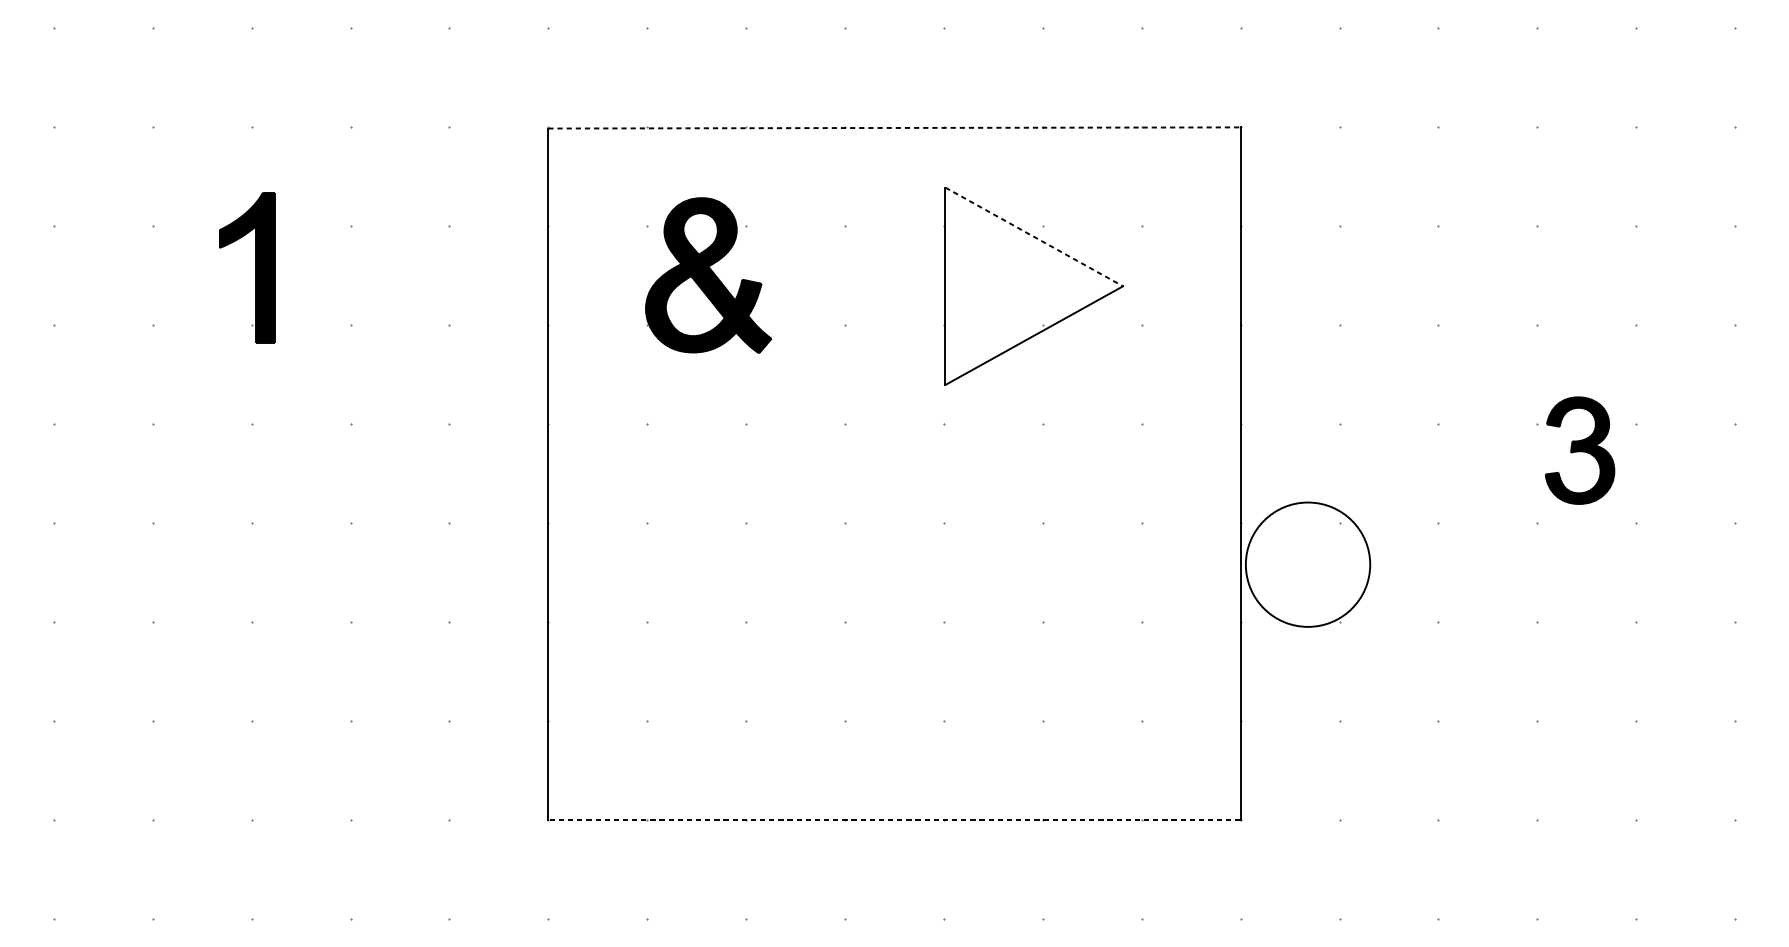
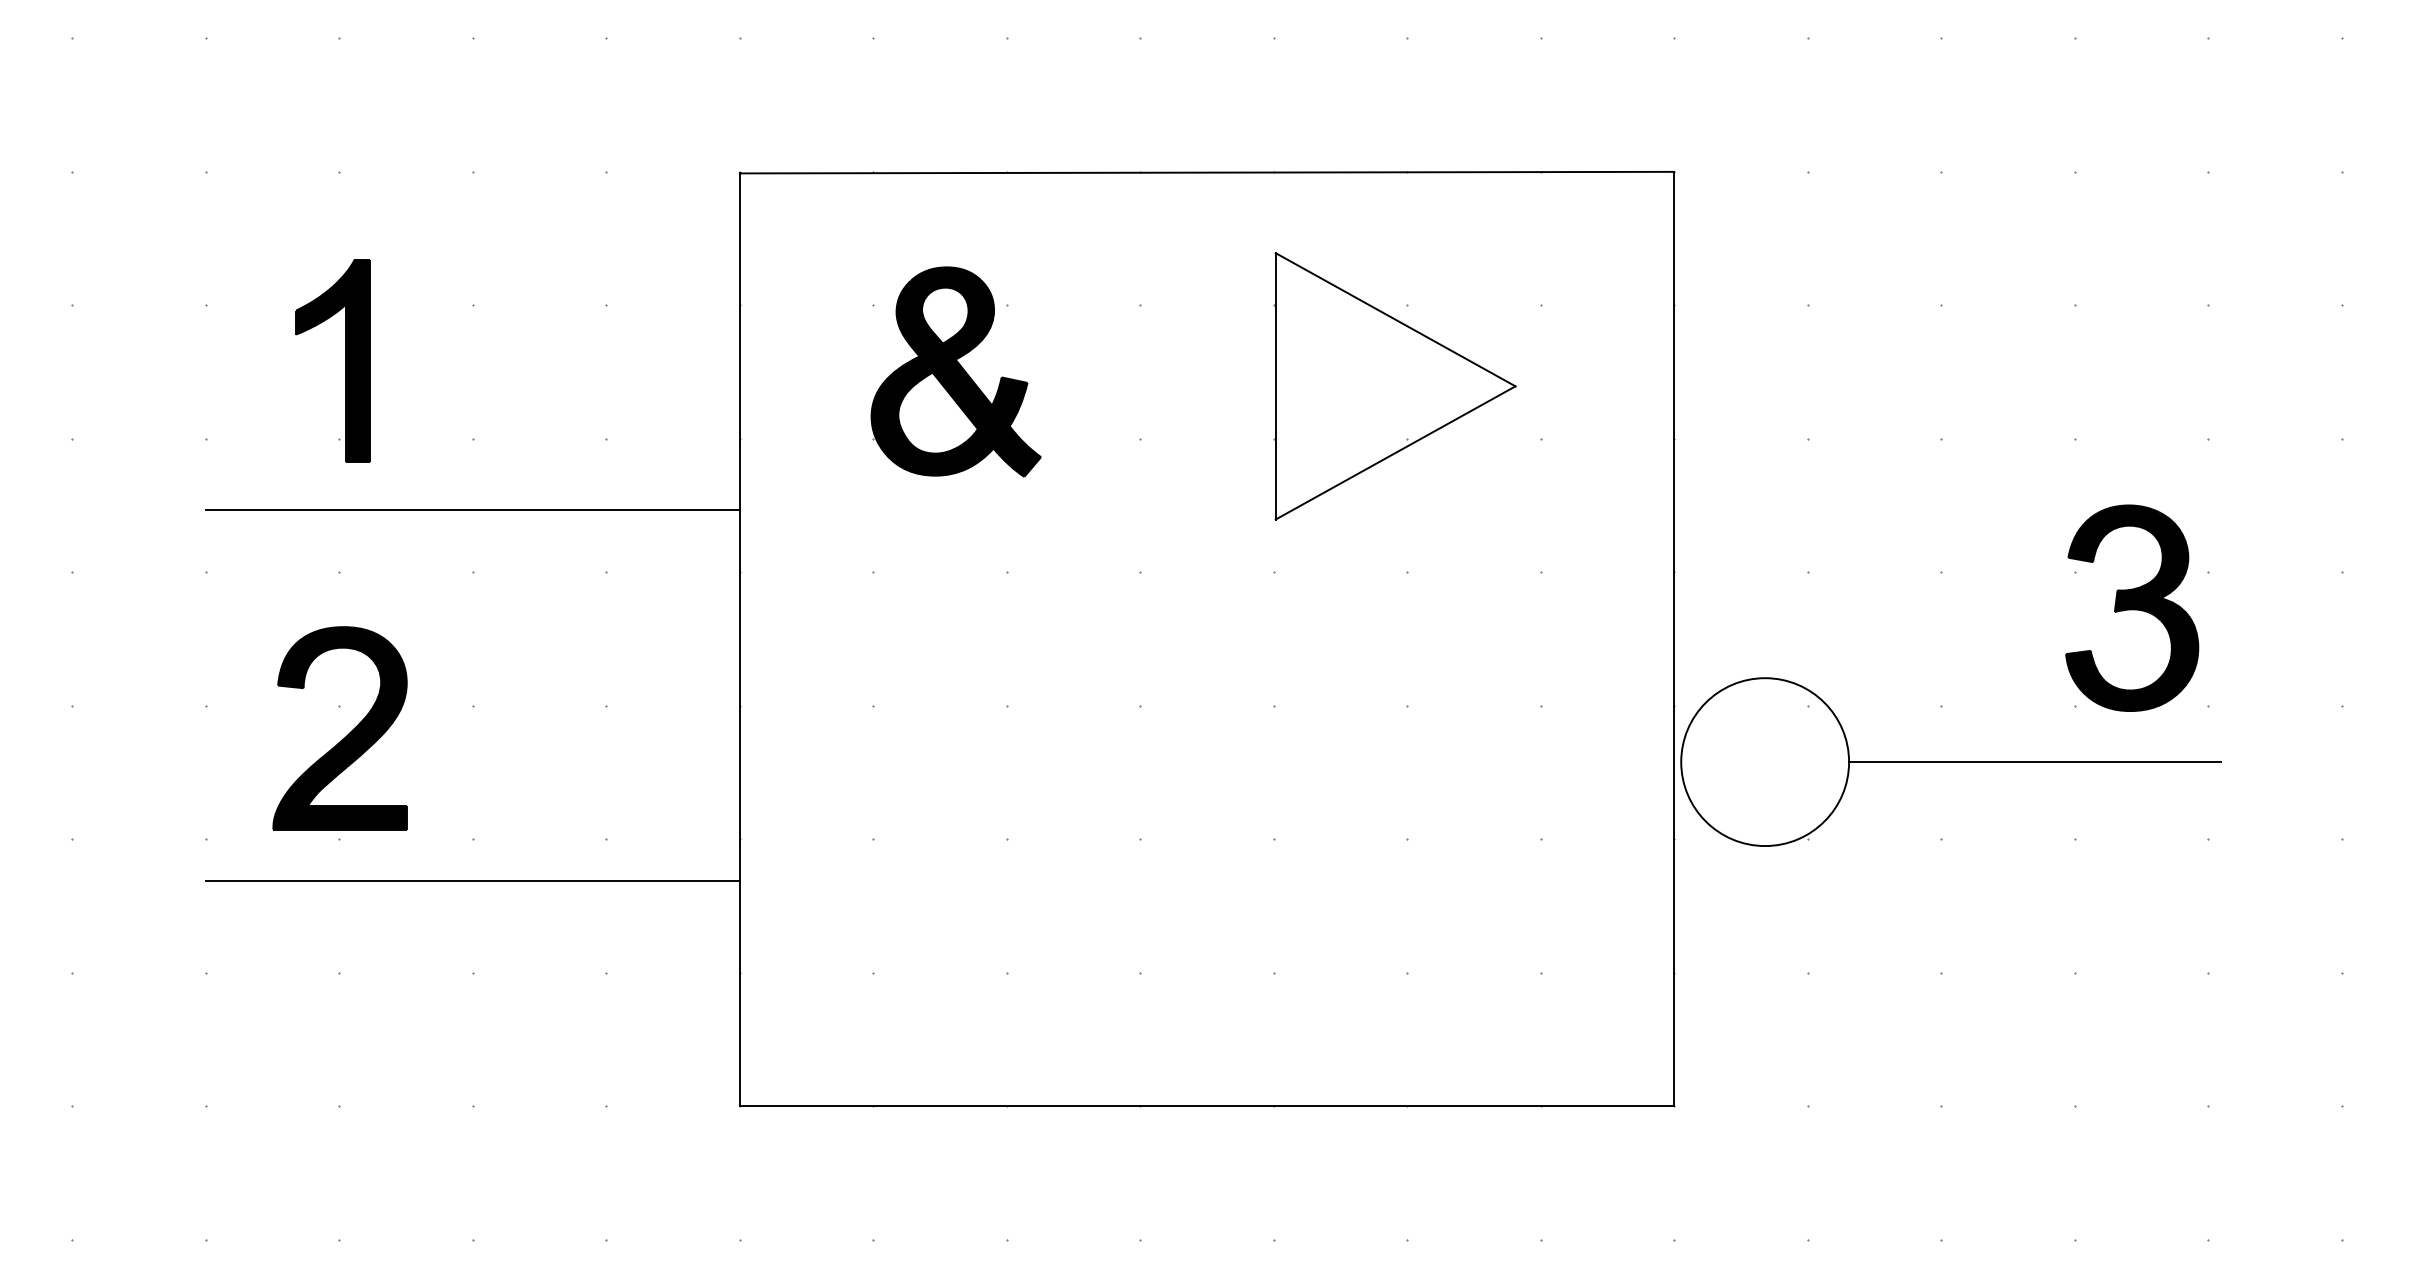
line: (894, 127) -> (1207, 172), dashed -> solid
line: (1034, 236) -> (1396, 319), dashed -> solid
line: (350, 378) -> (472, 510), added
part: (1580, 450) -> (2132, 607), size x1.43
part: (256, 544) -> (346, 735), added
line: (1507, 565) -> (2034, 762), added
line: (350, 652) -> (472, 880), added
line: (894, 819) -> (1206, 1106), dashed -> solid

